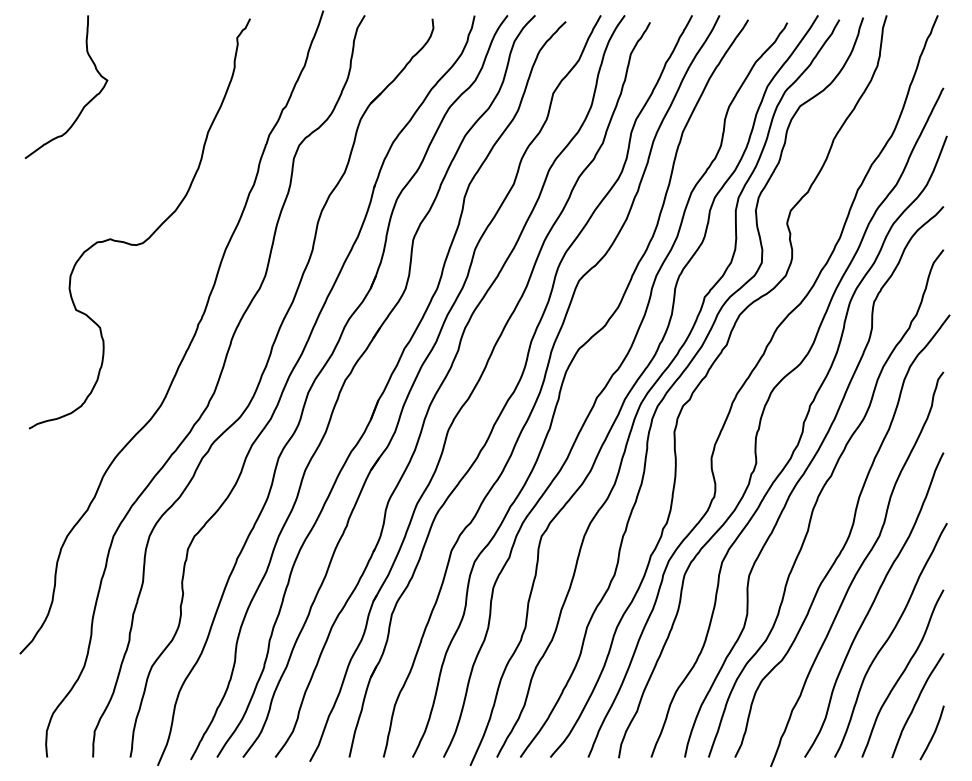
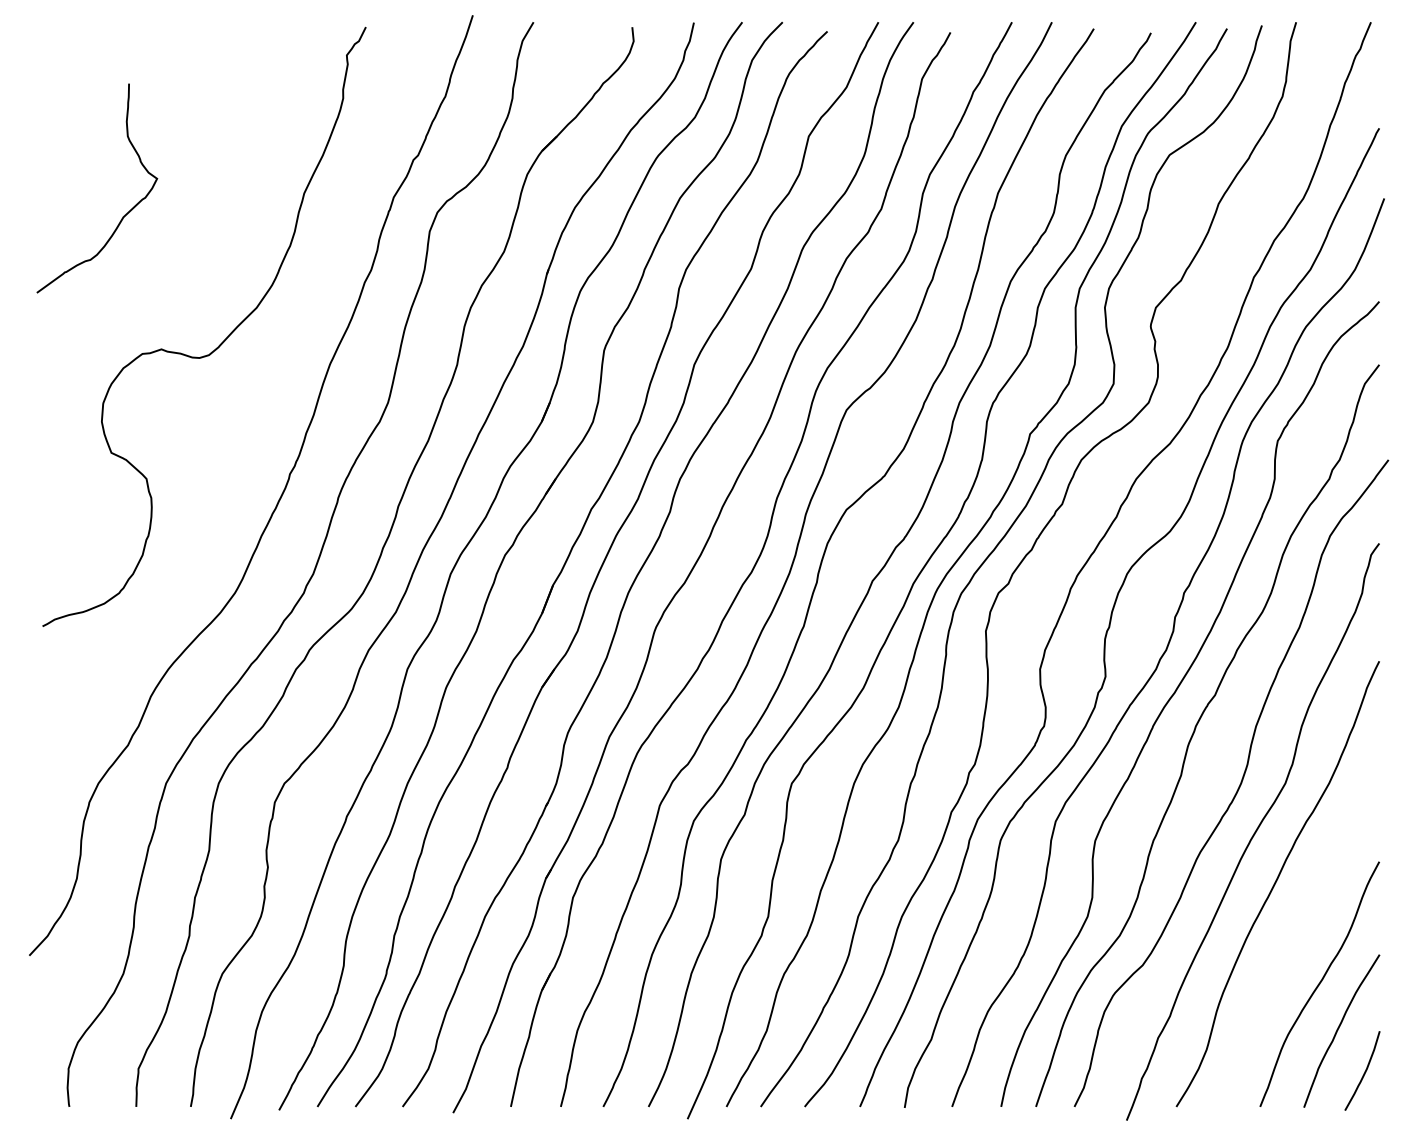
curve: (84, 105) -> (123, 215), moved
curve: (888, 640) -> (1298, 935), removed

